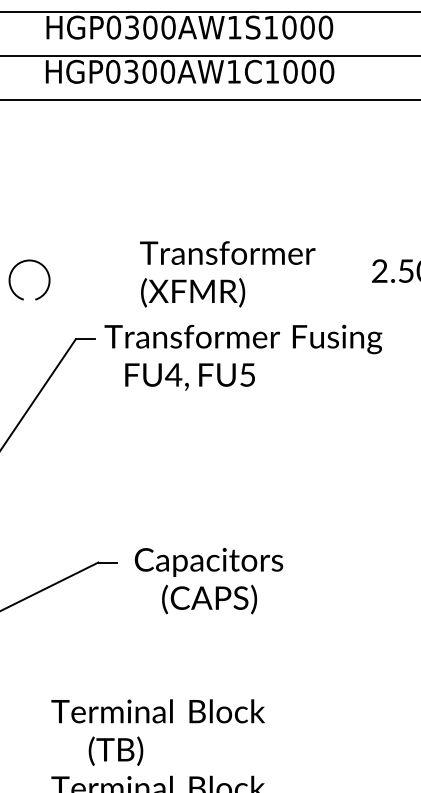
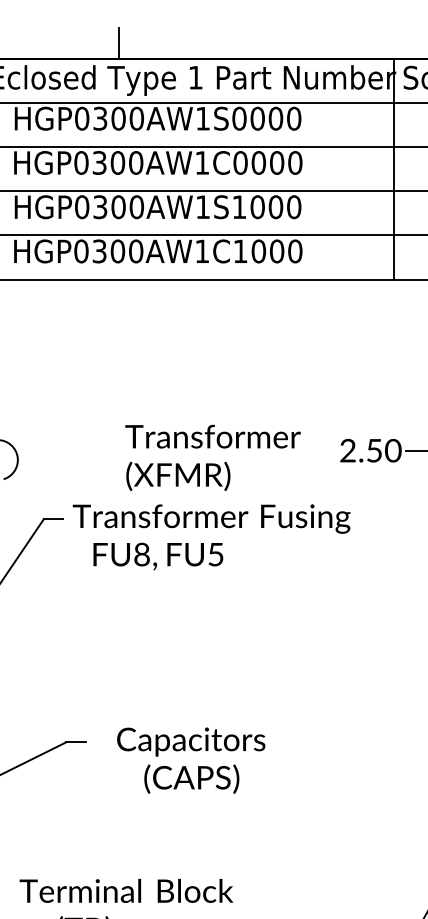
text: (227, 273) -> (212, 457), moved
text: (173, 374) -> (141, 554), FU4, -> FU8,
text: (209, 580) -> (191, 760), moved

